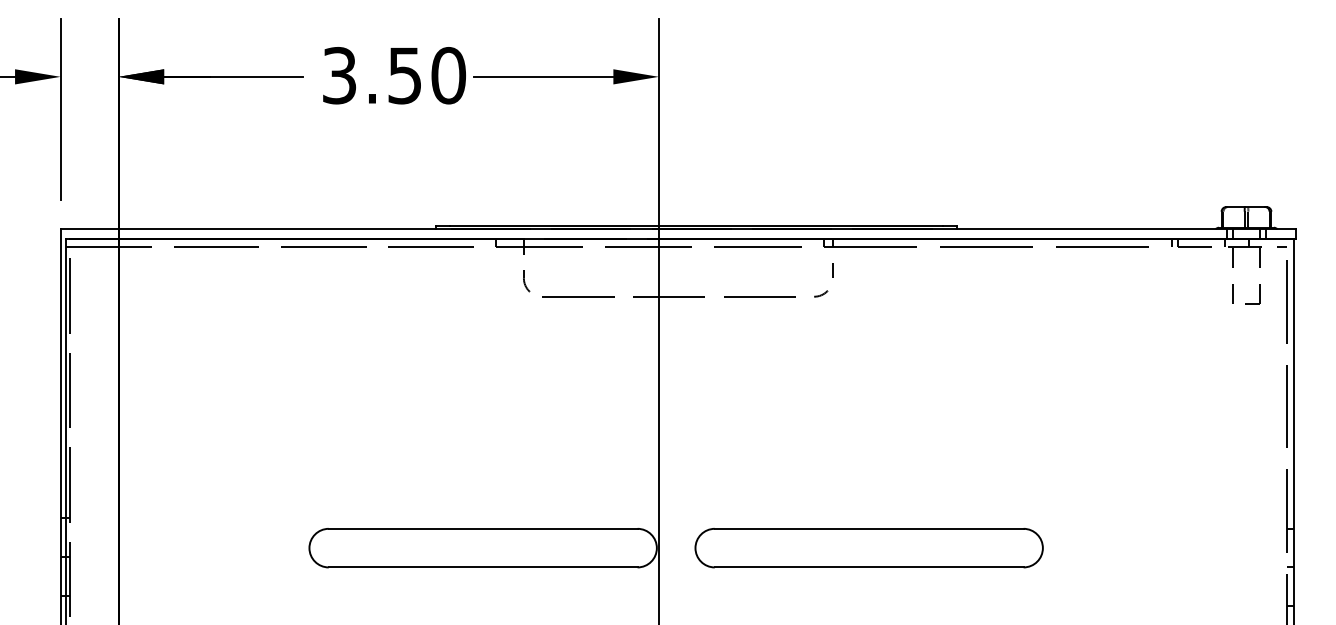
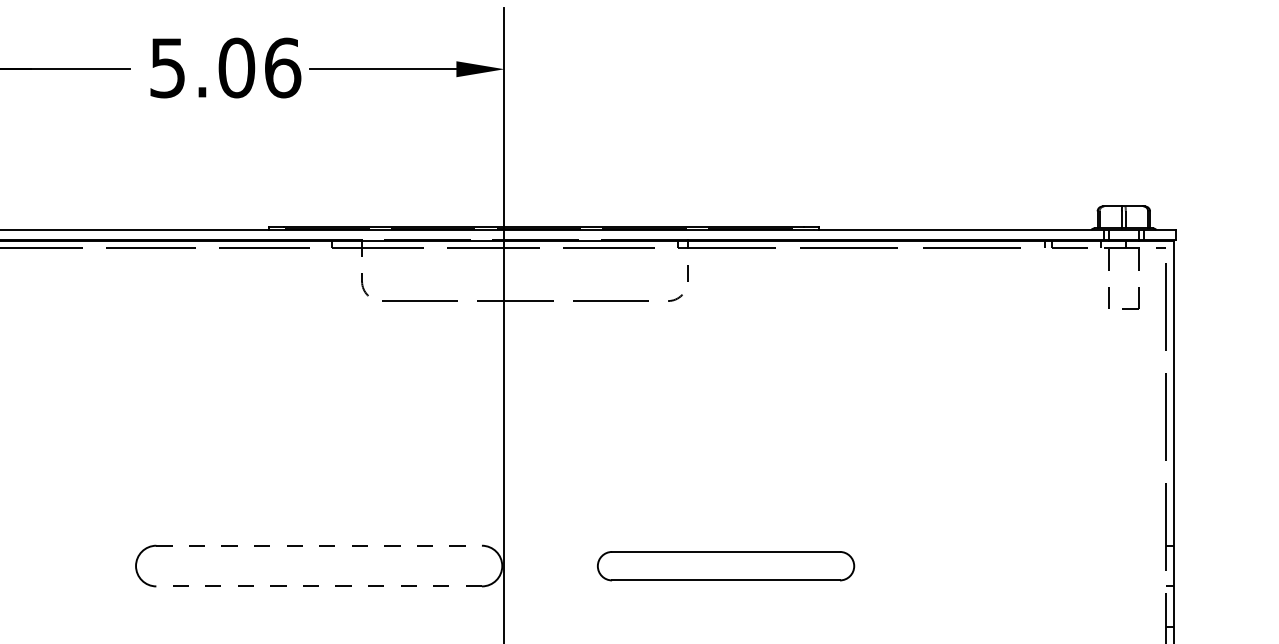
text: (394, 75) -> (225, 67), 3.50 -> 5.06
line: (483, 528) -> (319, 545), solid -> dashed
part: (868, 548) -> (725, 566), size x0.7
line: (482, 567) -> (318, 586), solid -> dashed

